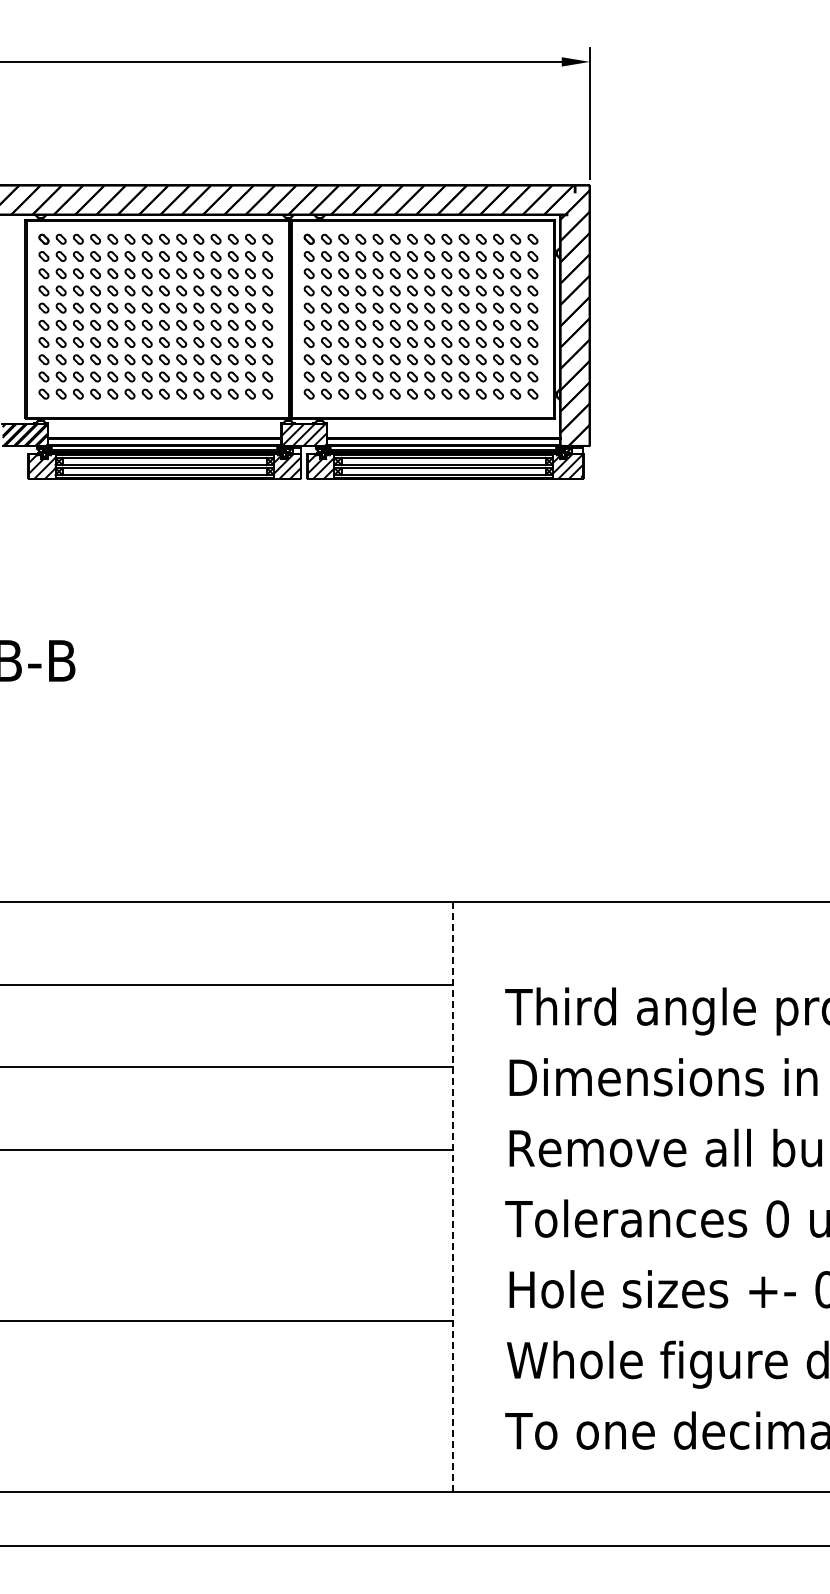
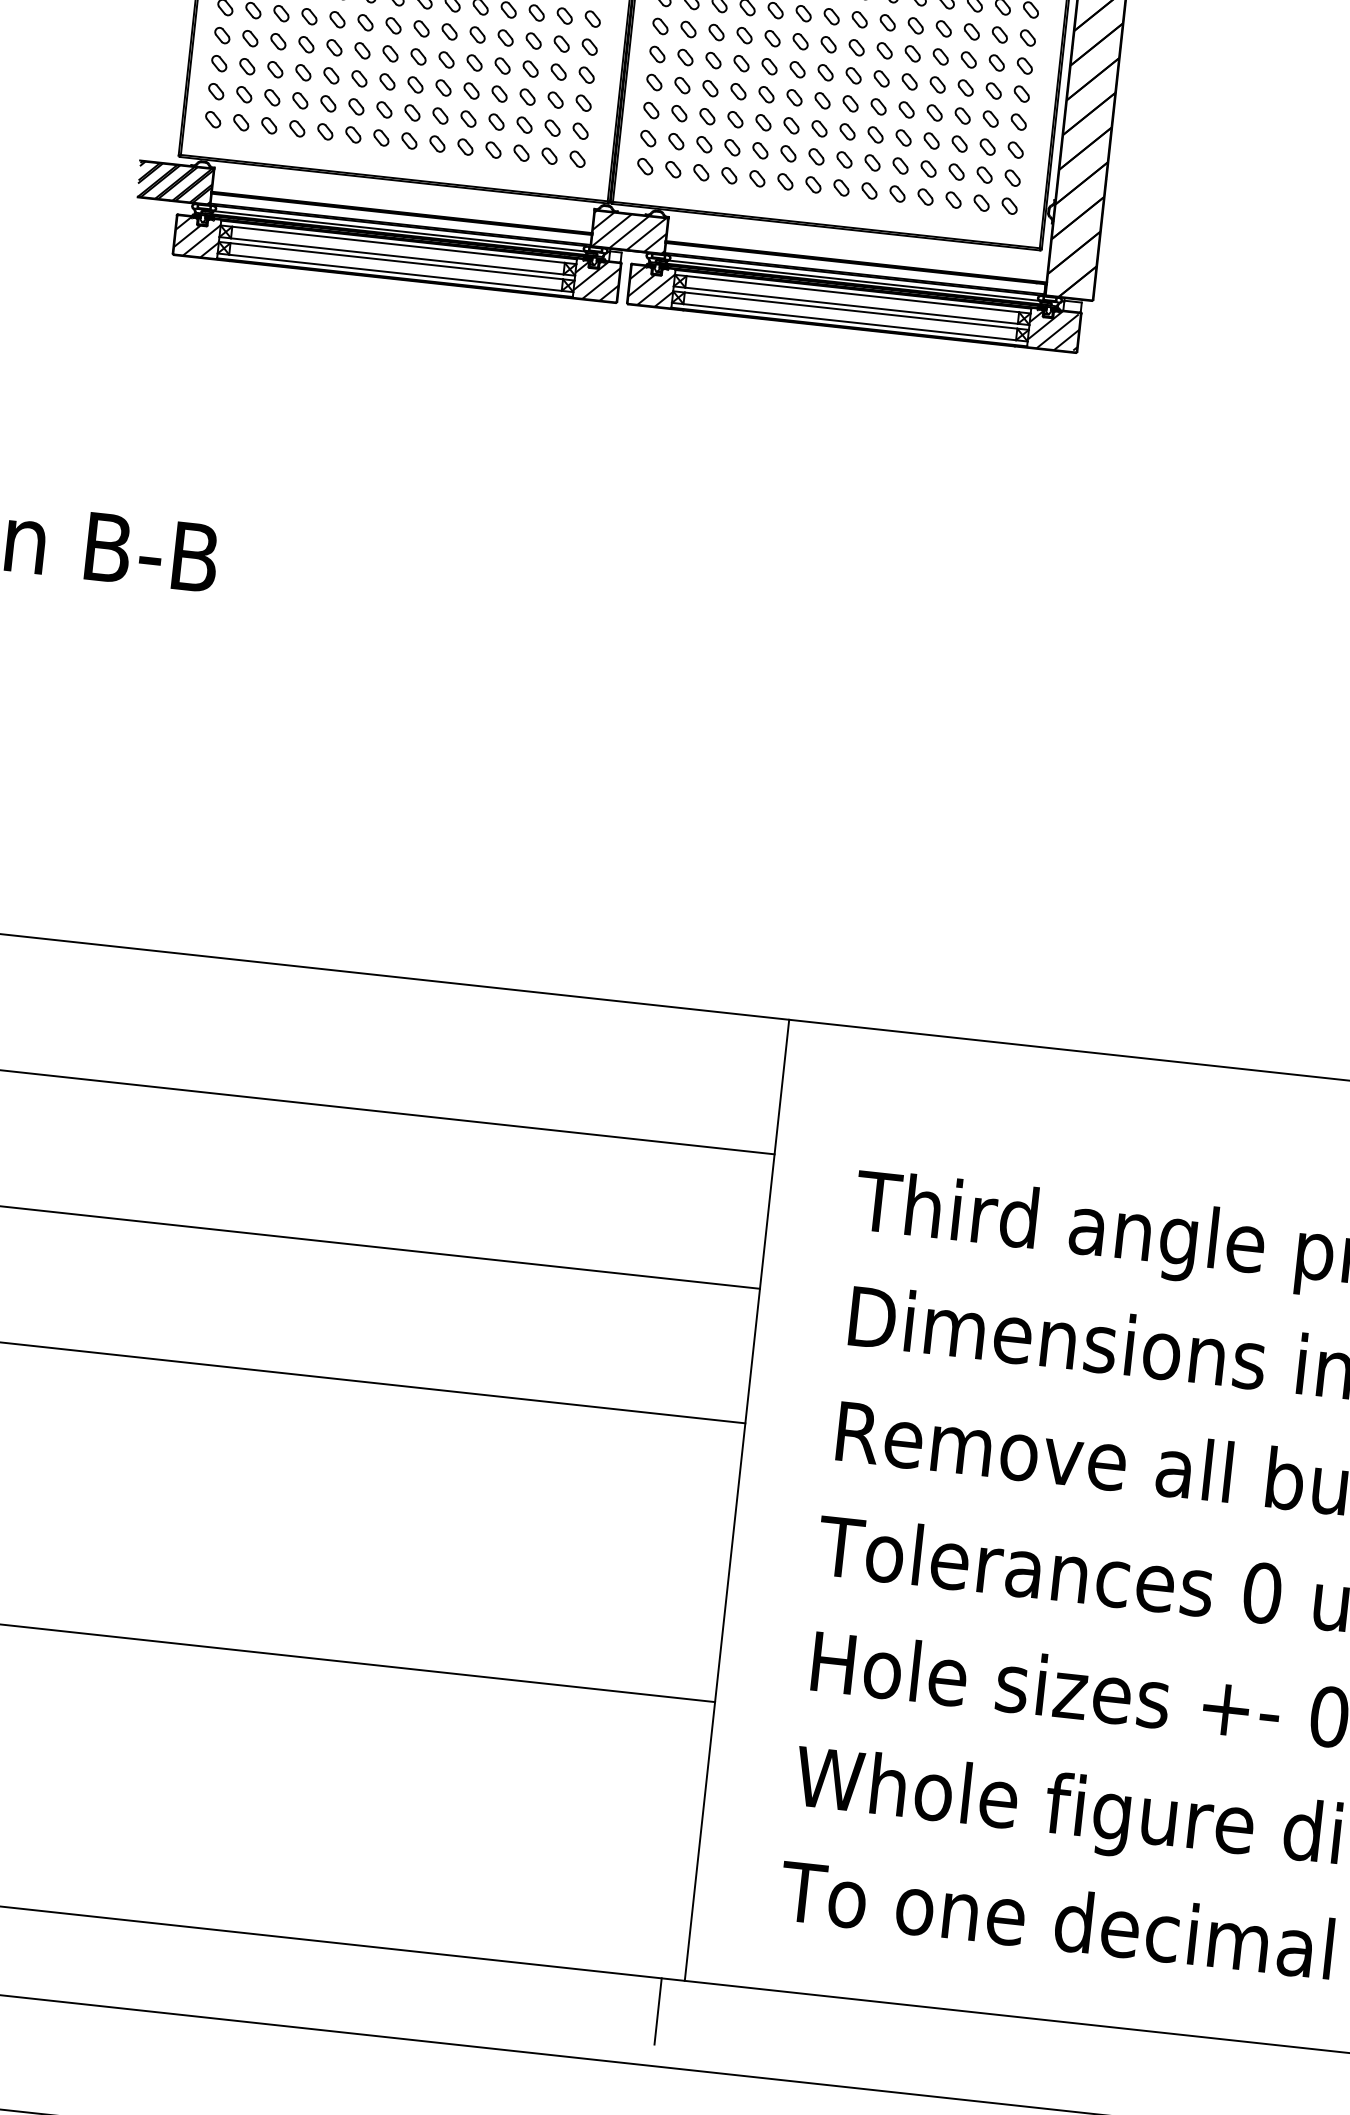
line: (452, 1197) -> (736, 1500), dashed -> solid
line: (438, 1512) -> (657, 2011), added

